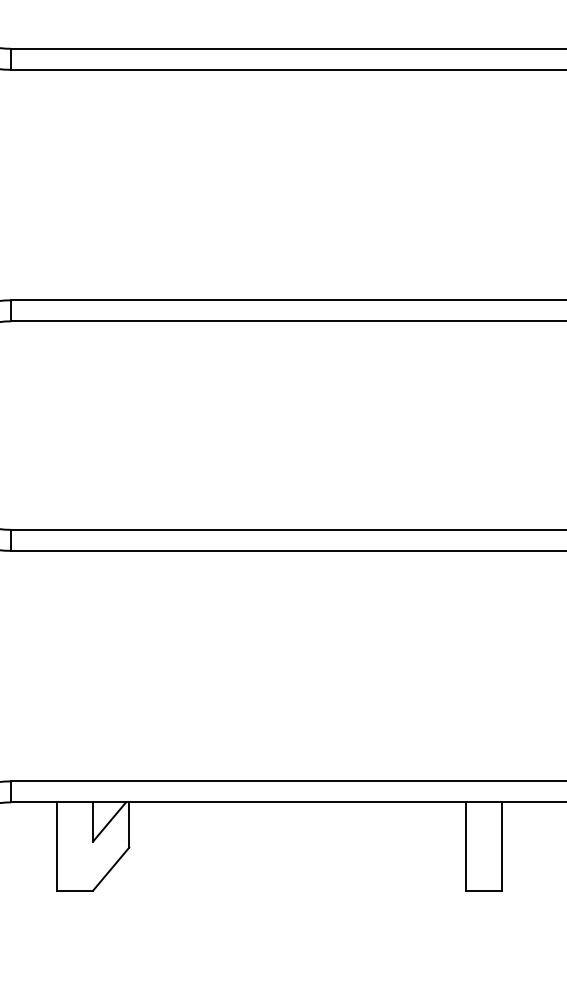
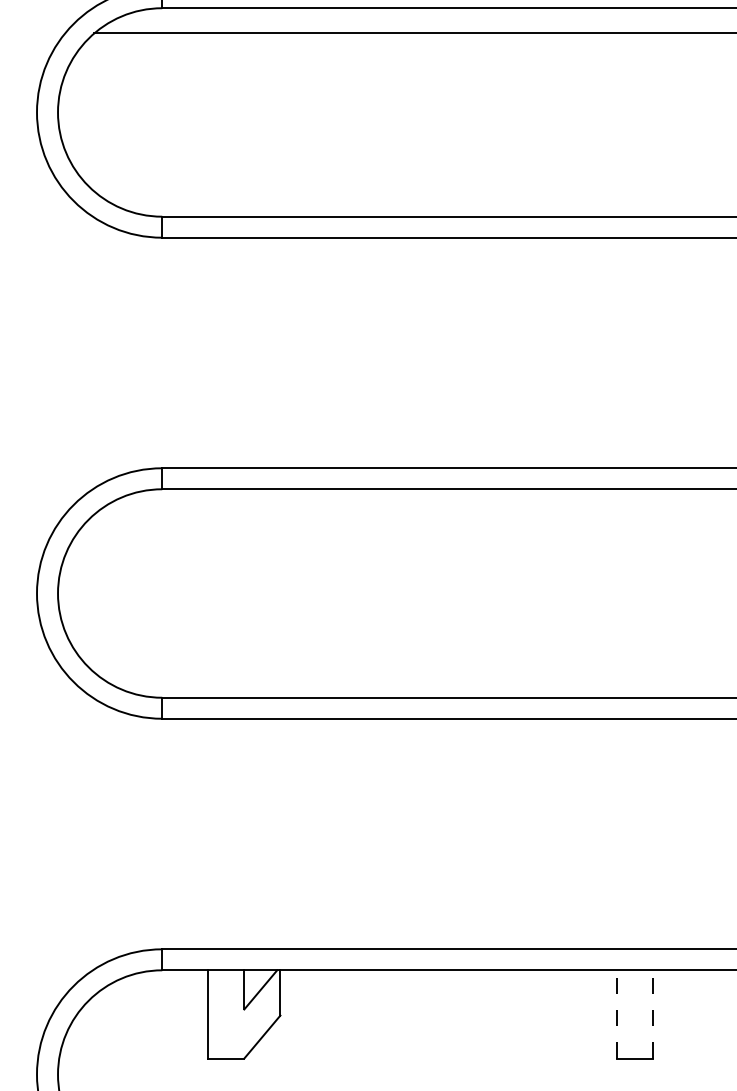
line: (466, 845) -> (617, 1013), solid -> dashed
line: (502, 845) -> (653, 1013), solid -> dashed

